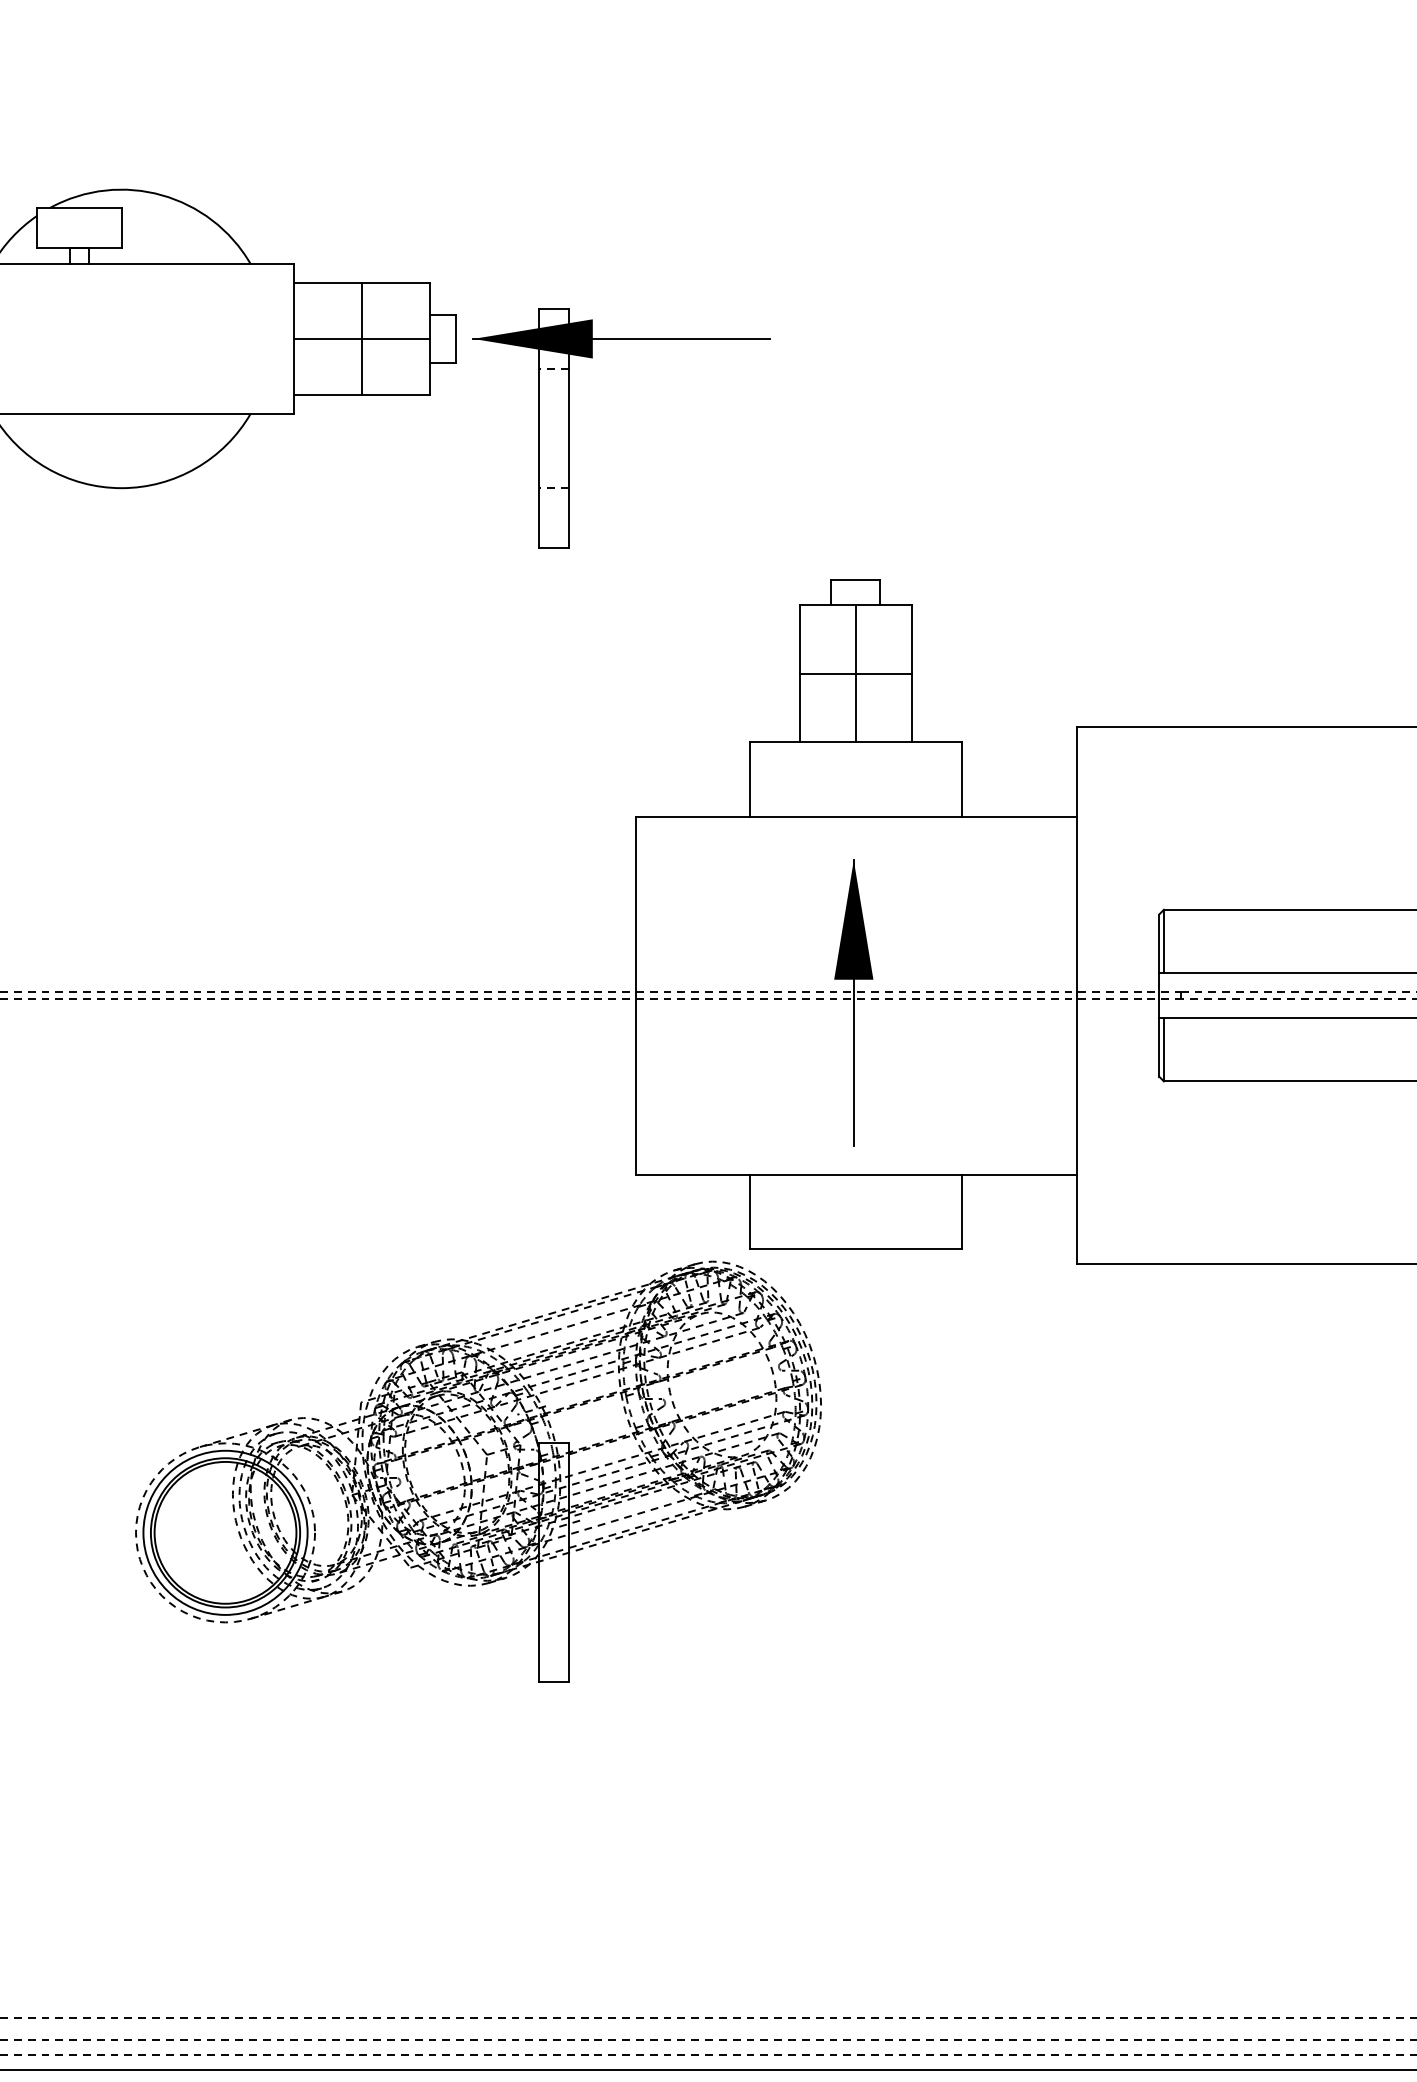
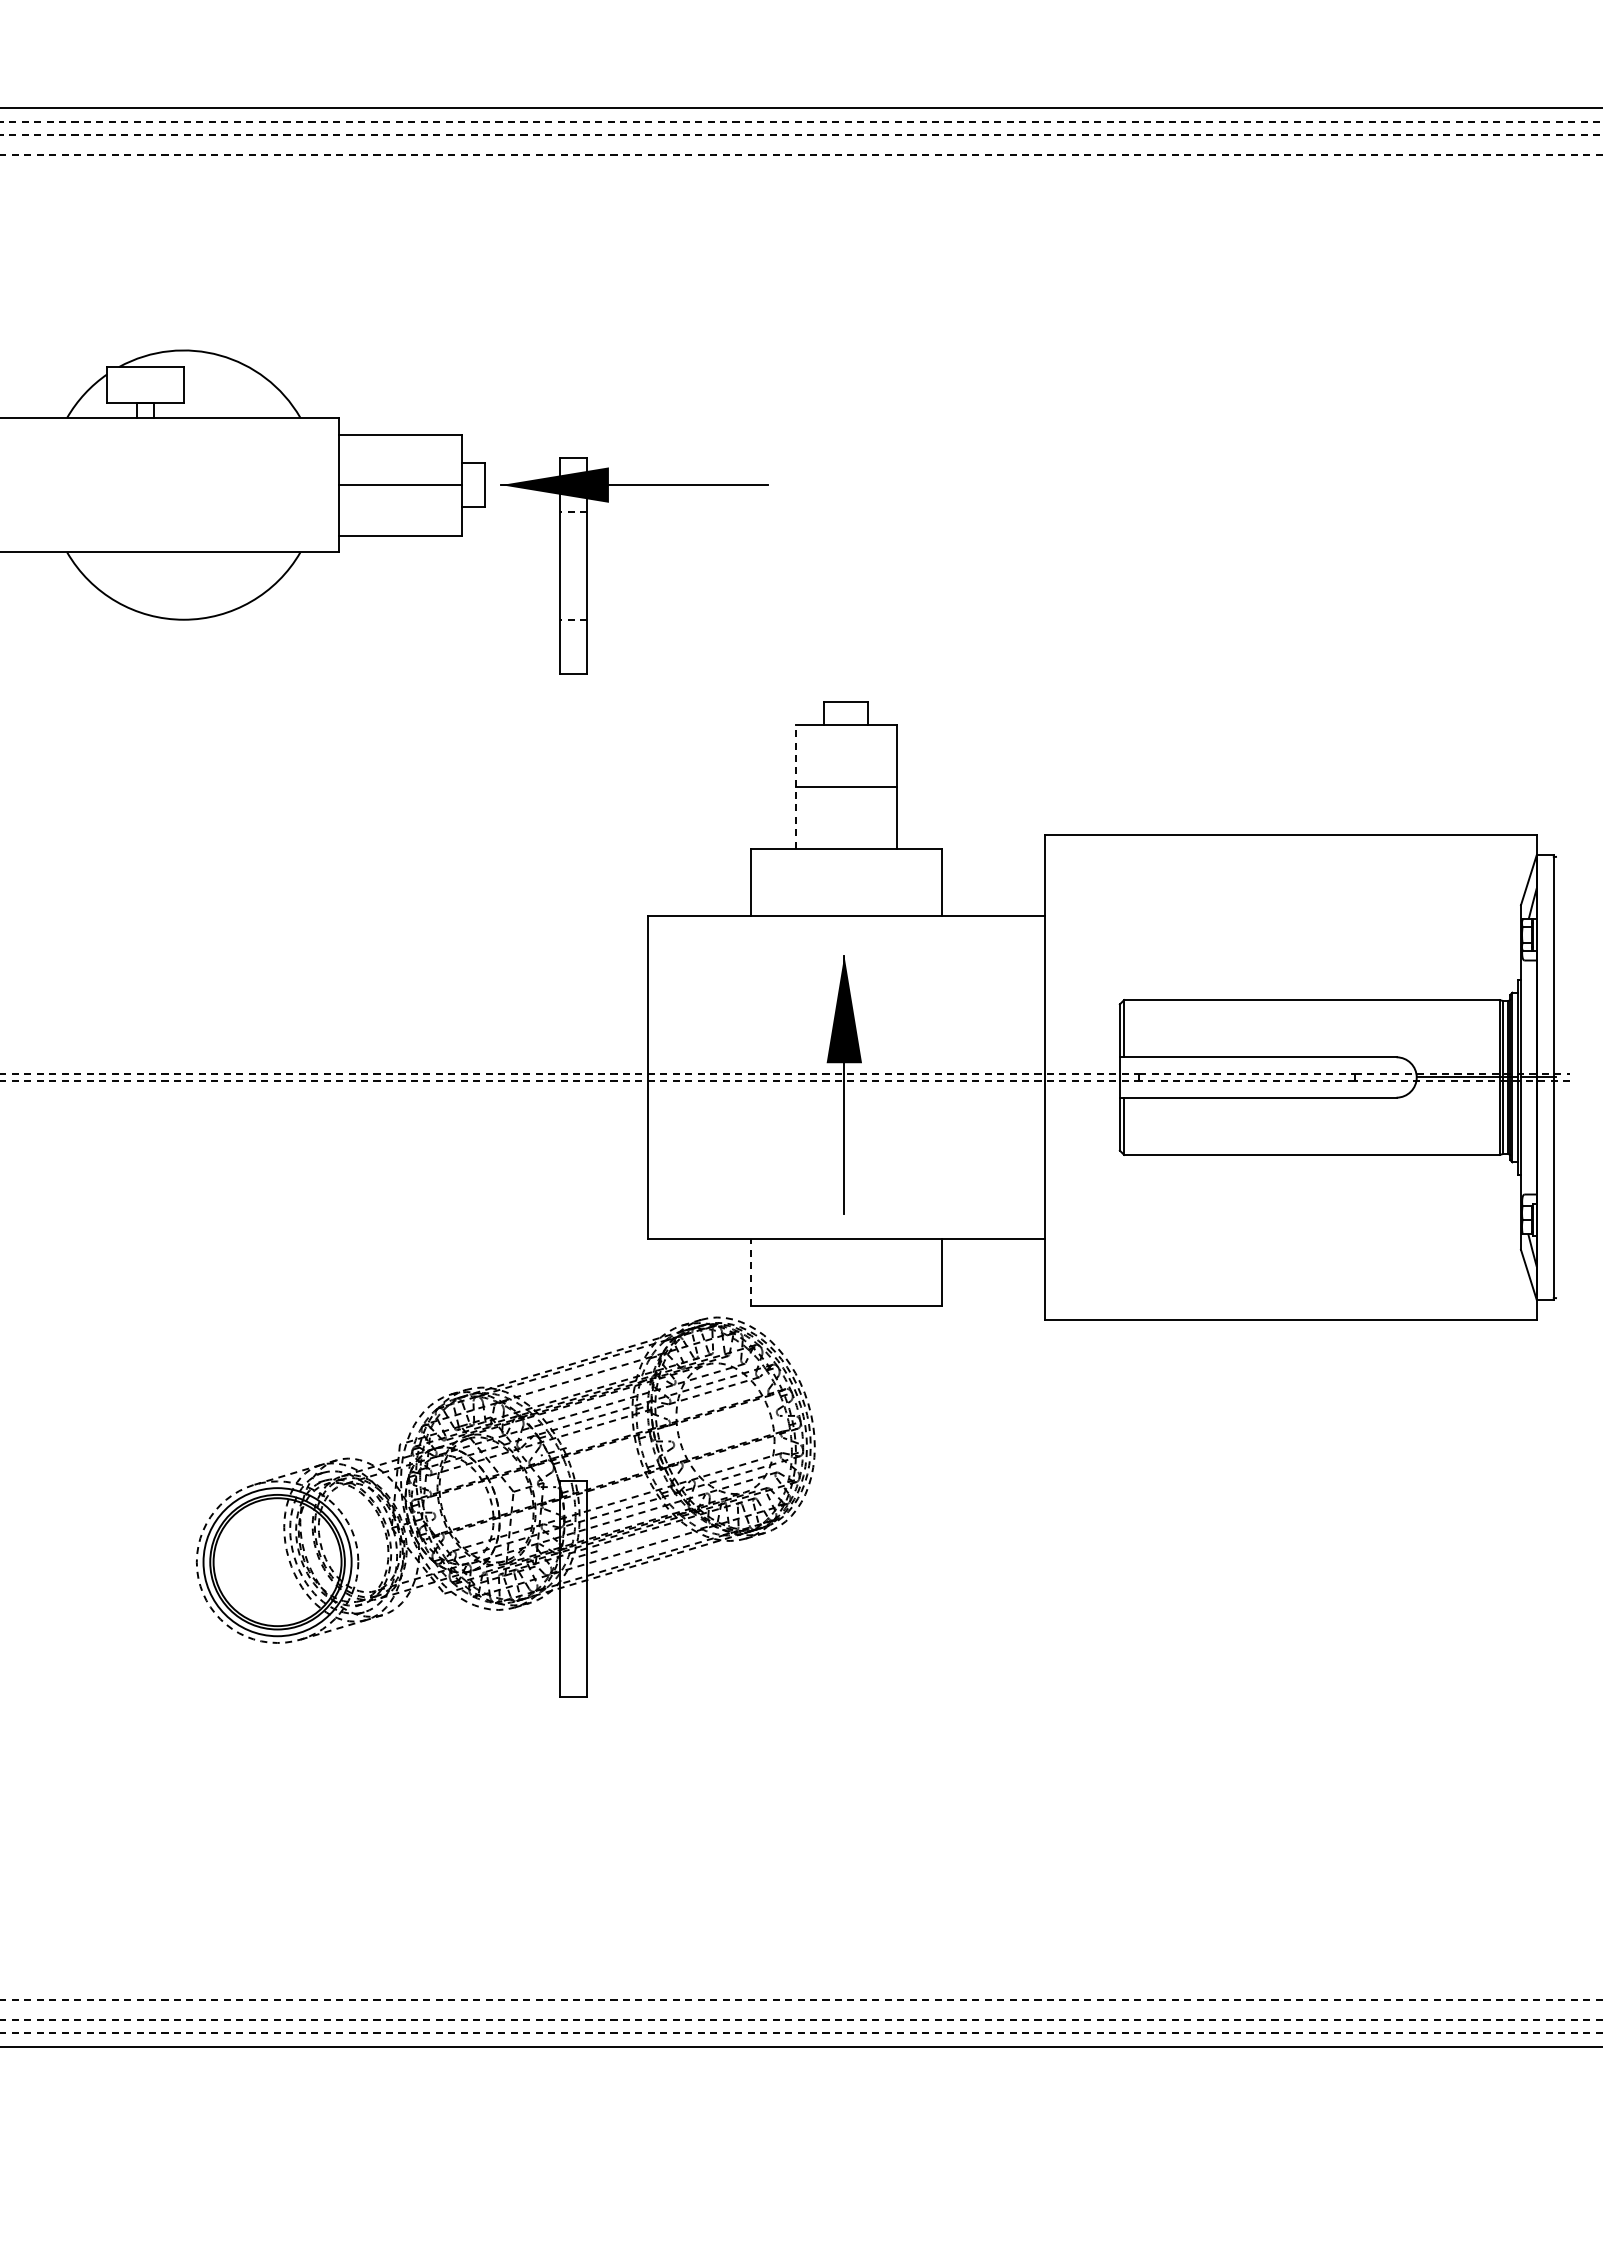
line: (361, 338) -> (400, 484), removed
line: (856, 673) -> (846, 786), removed
line: (799, 674) -> (795, 787), solid -> dashed
line: (749, 1211) -> (750, 1272), solid -> dashed

